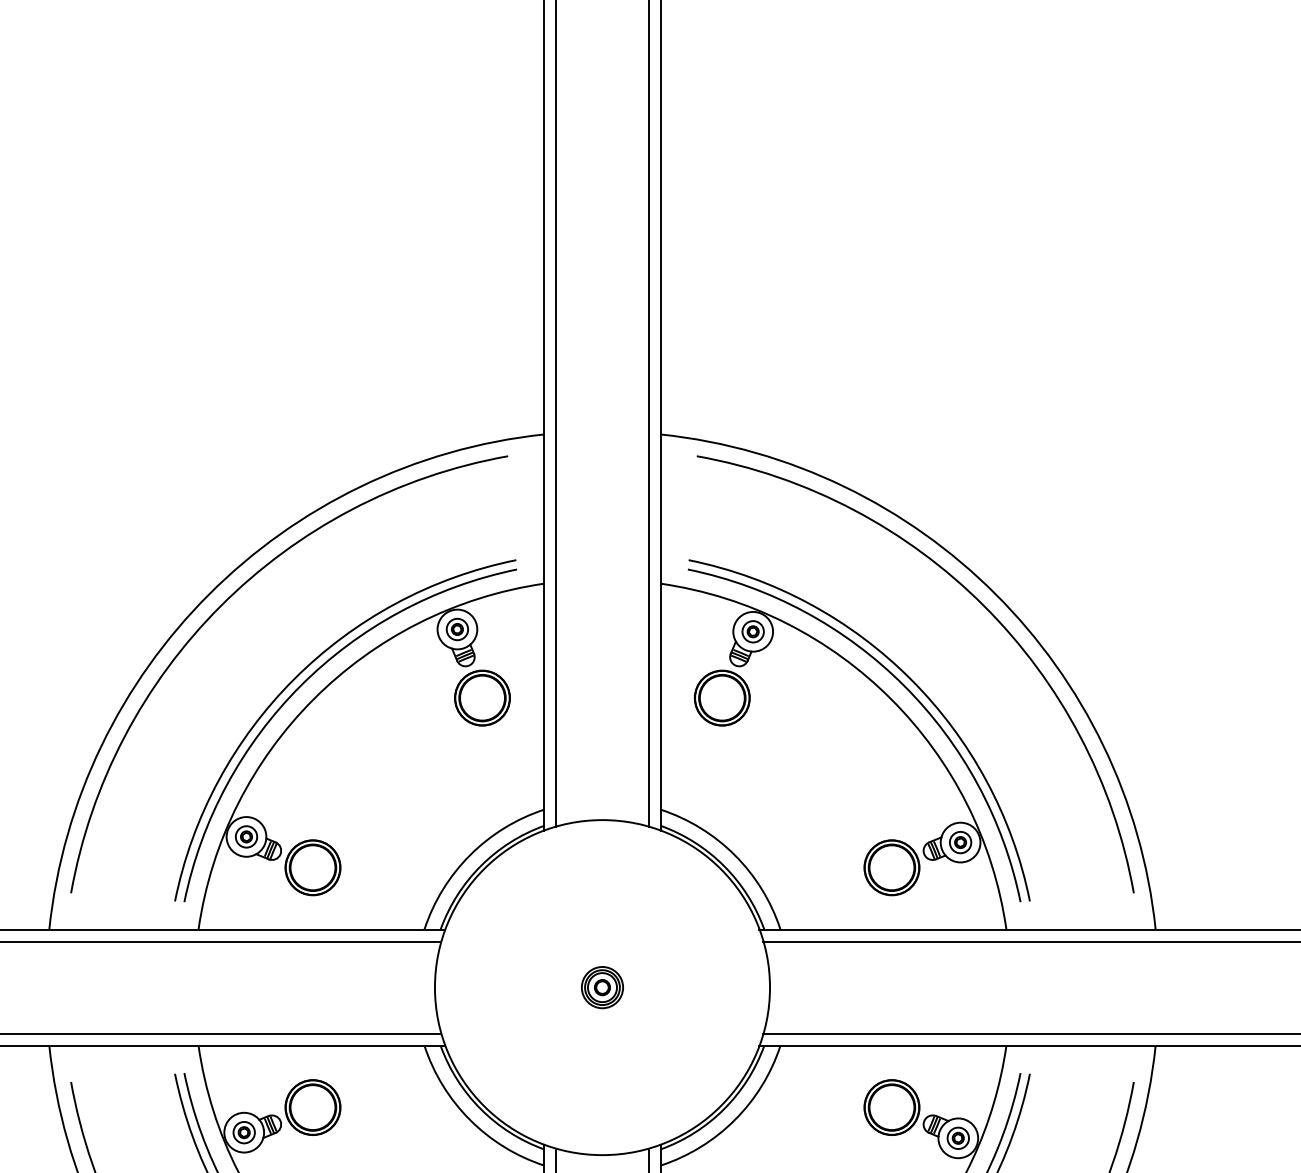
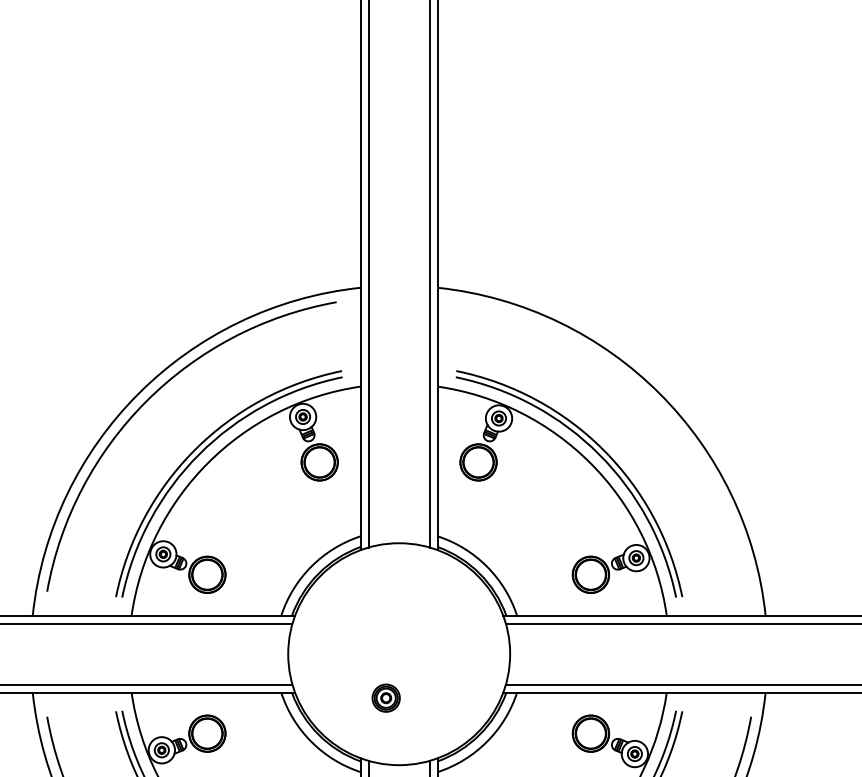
arc: (981, 606) -> (650, 401), removed
part: (601, 986) -> (385, 697), moved

